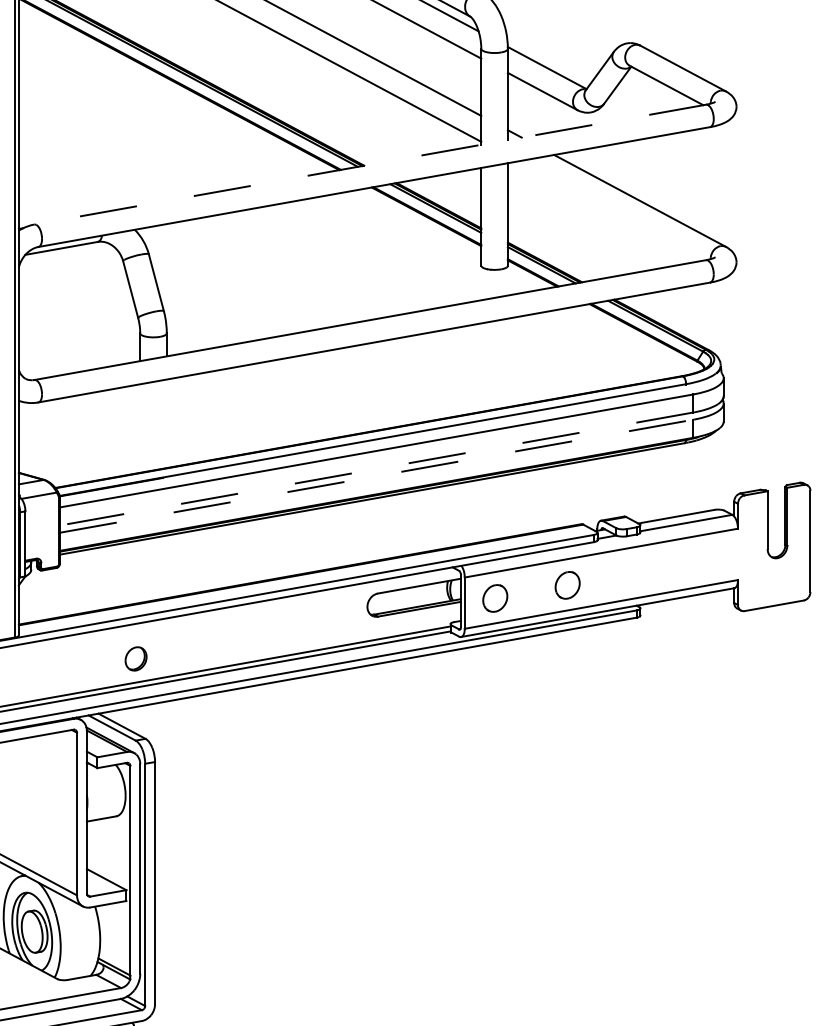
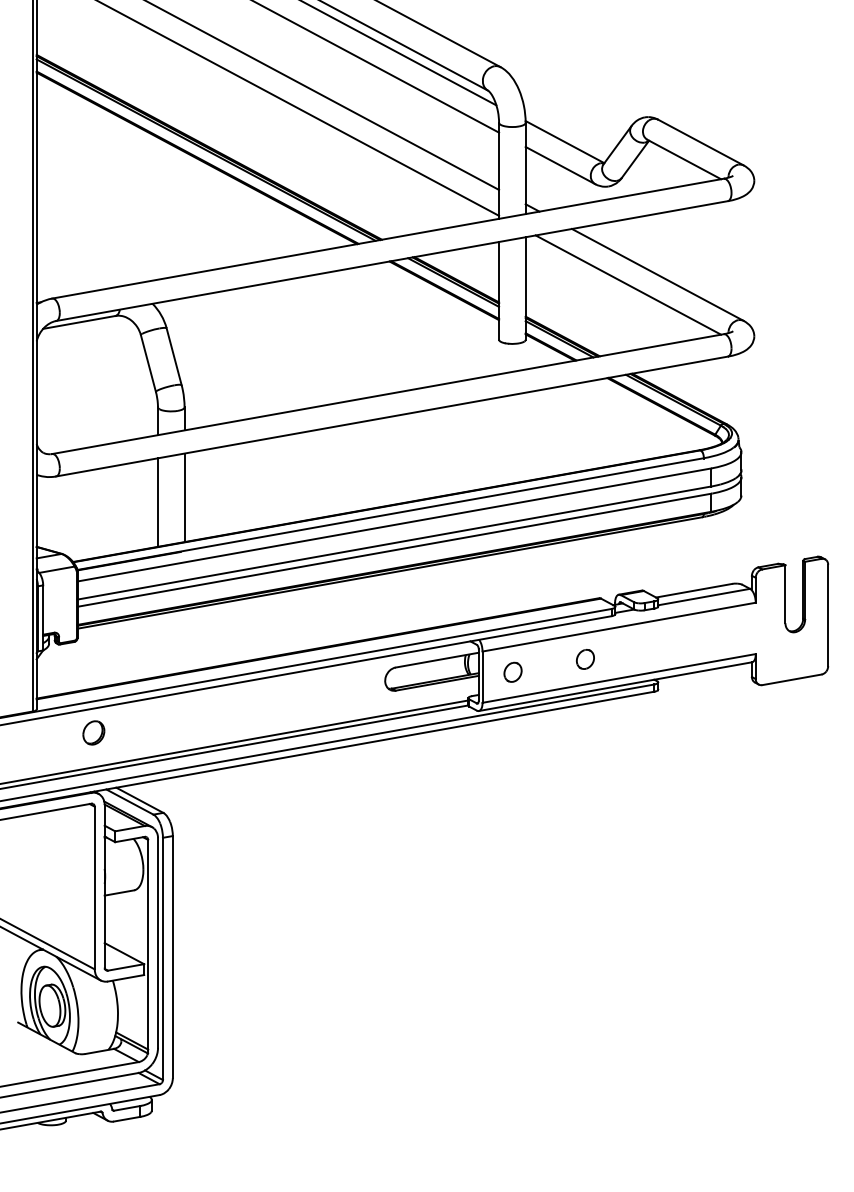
line: (369, 164) -> (387, 238), dashed -> solid
line: (610, 210) -> (628, 284), added
line: (166, 423) -> (184, 497), added
line: (139, 428) -> (157, 502), added
line: (376, 469) -> (394, 543), dashed -> solid
line: (376, 476) -> (394, 550), dashed -> solid
part: (567, 585) -> (585, 659), size x0.71
part: (494, 597) -> (512, 671), size x0.71
part: (135, 658) -> (93, 732), moved

